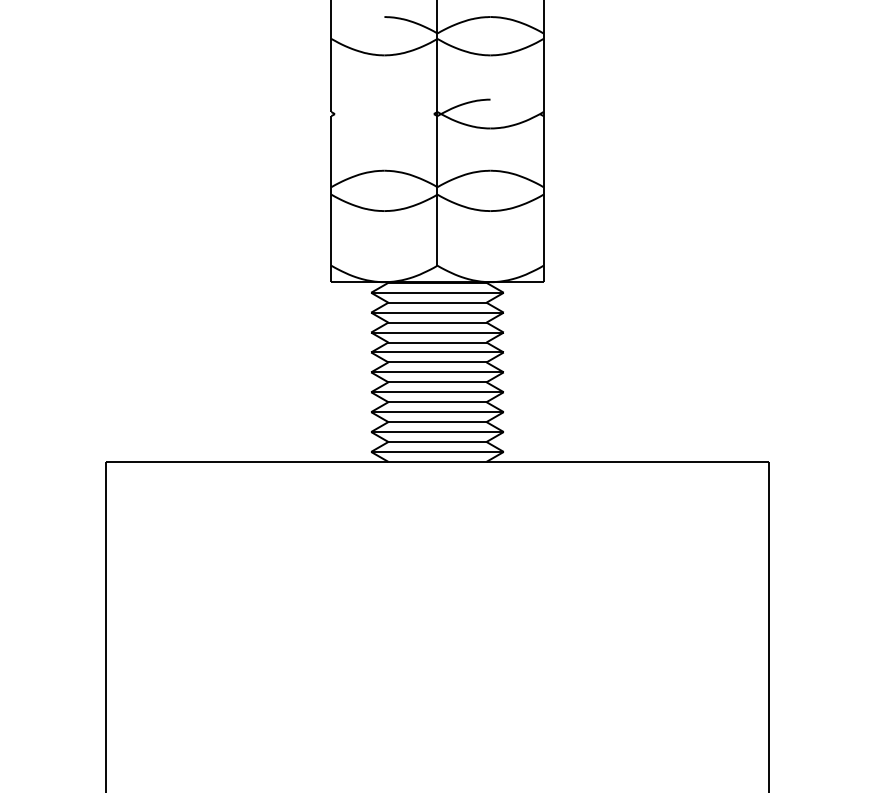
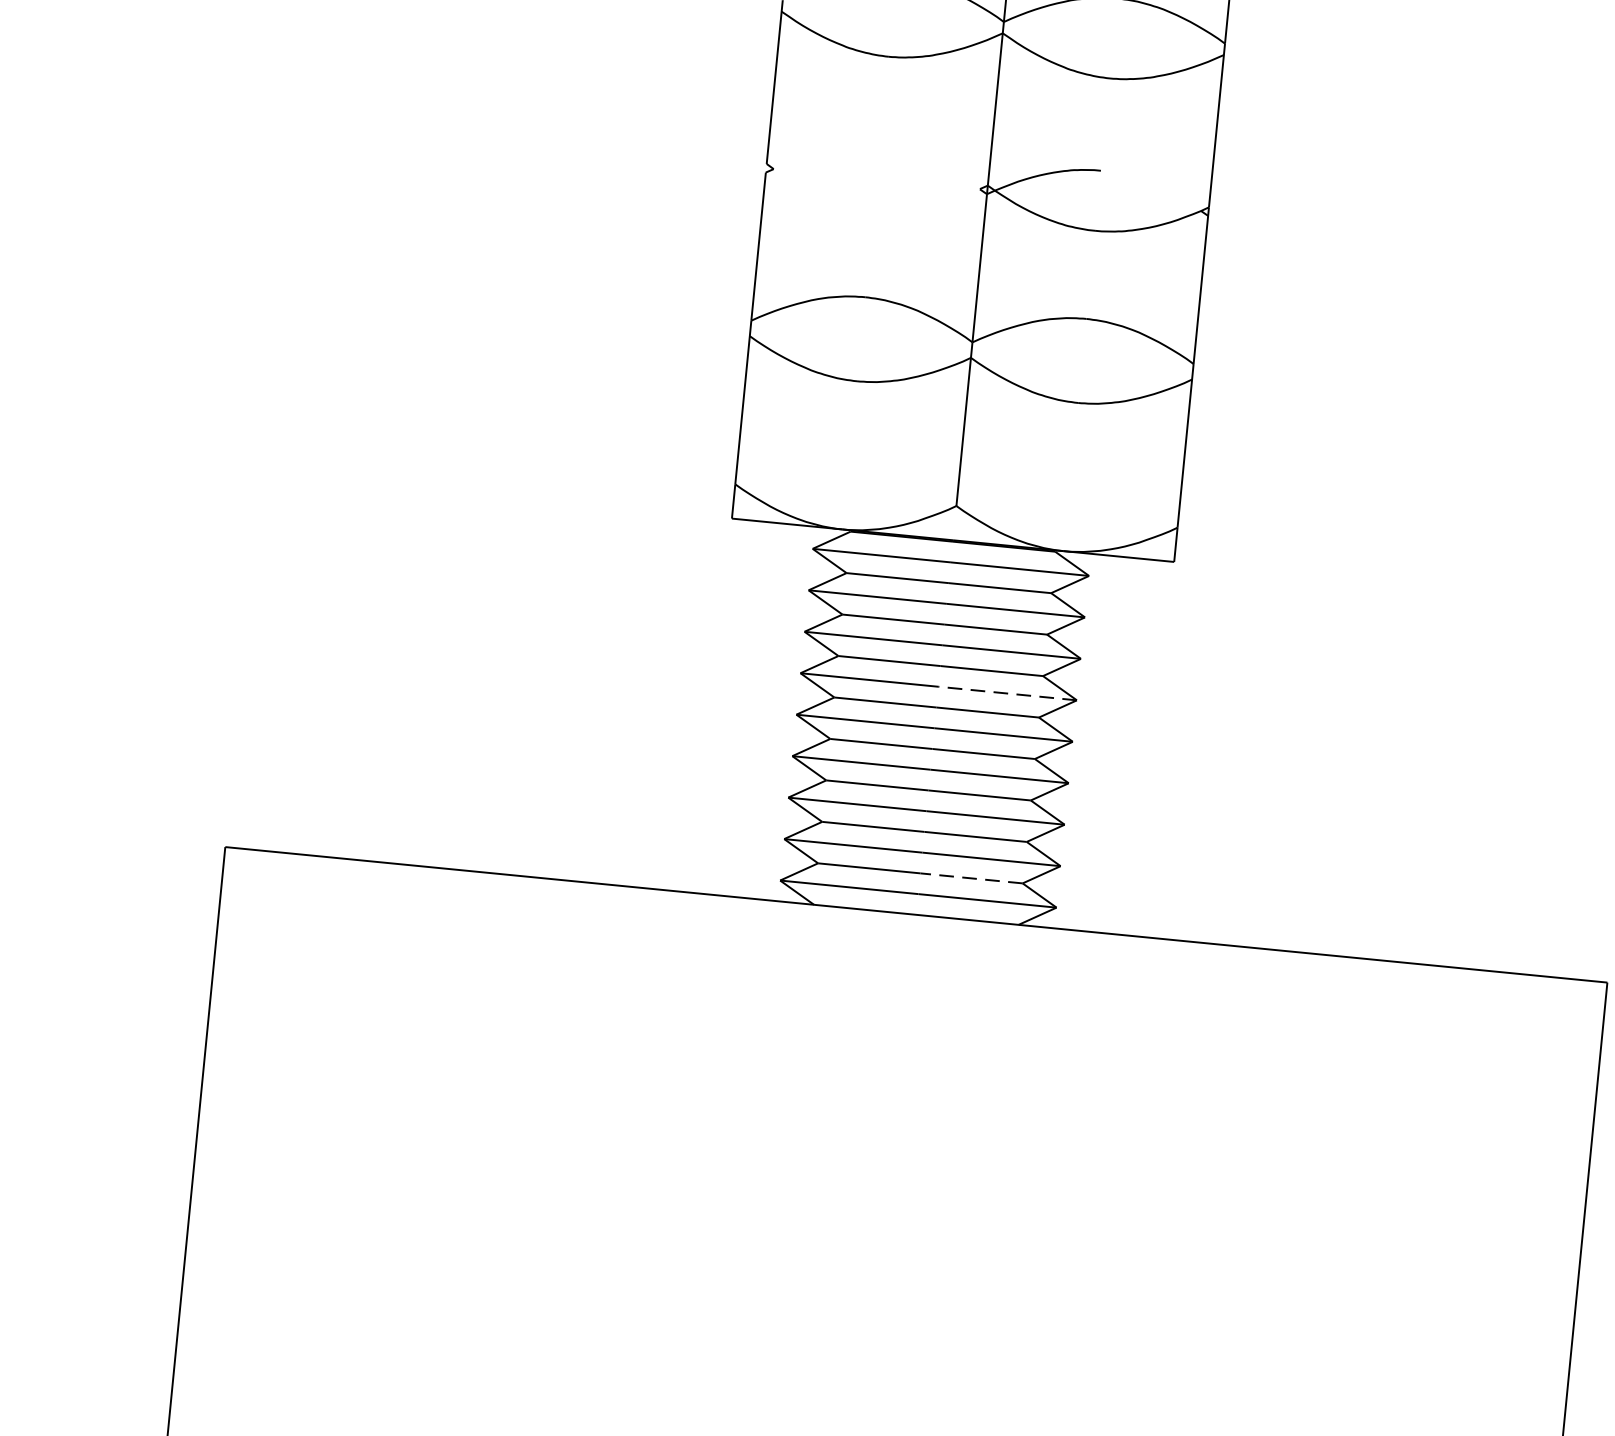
line: (470, 352) -> (1007, 693), solid -> dashed
line: (462, 441) -> (972, 877), solid -> dashed

